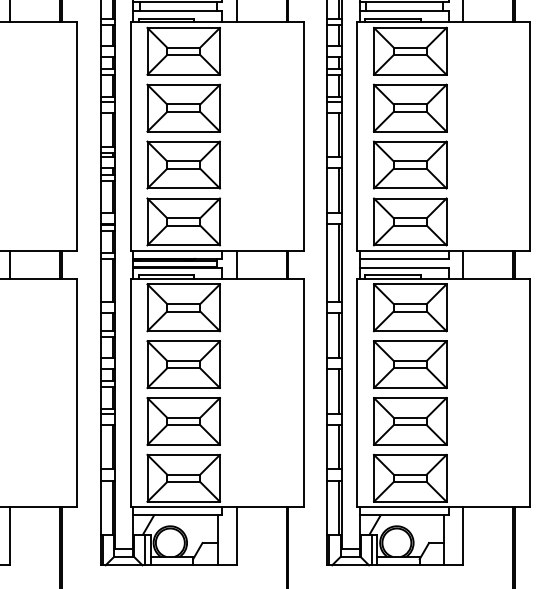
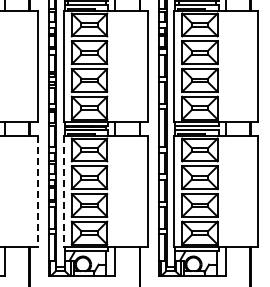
line: (76, 392) -> (37, 191), solid -> dashed
line: (130, 392) -> (63, 191), solid -> dashed

